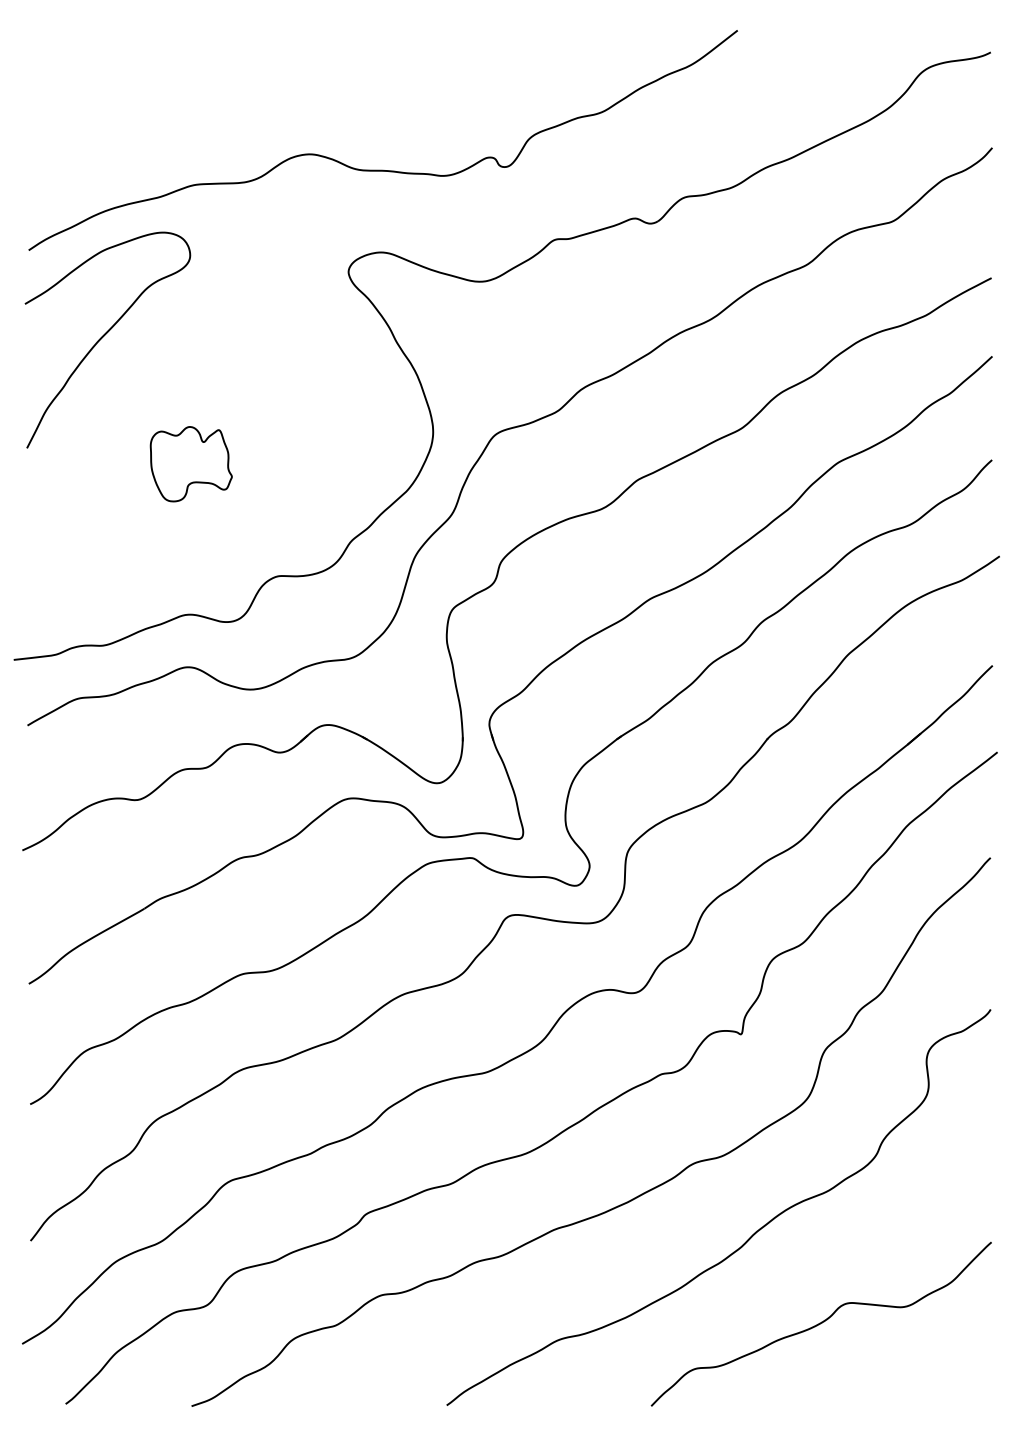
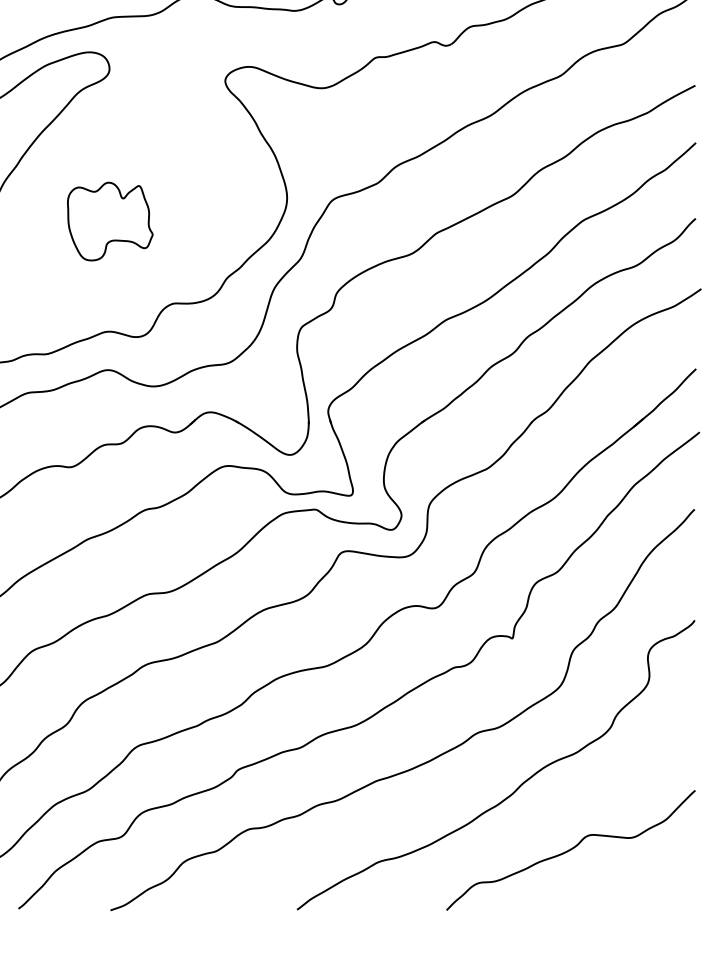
part: (191, 464) -> (110, 221), size x1.43

